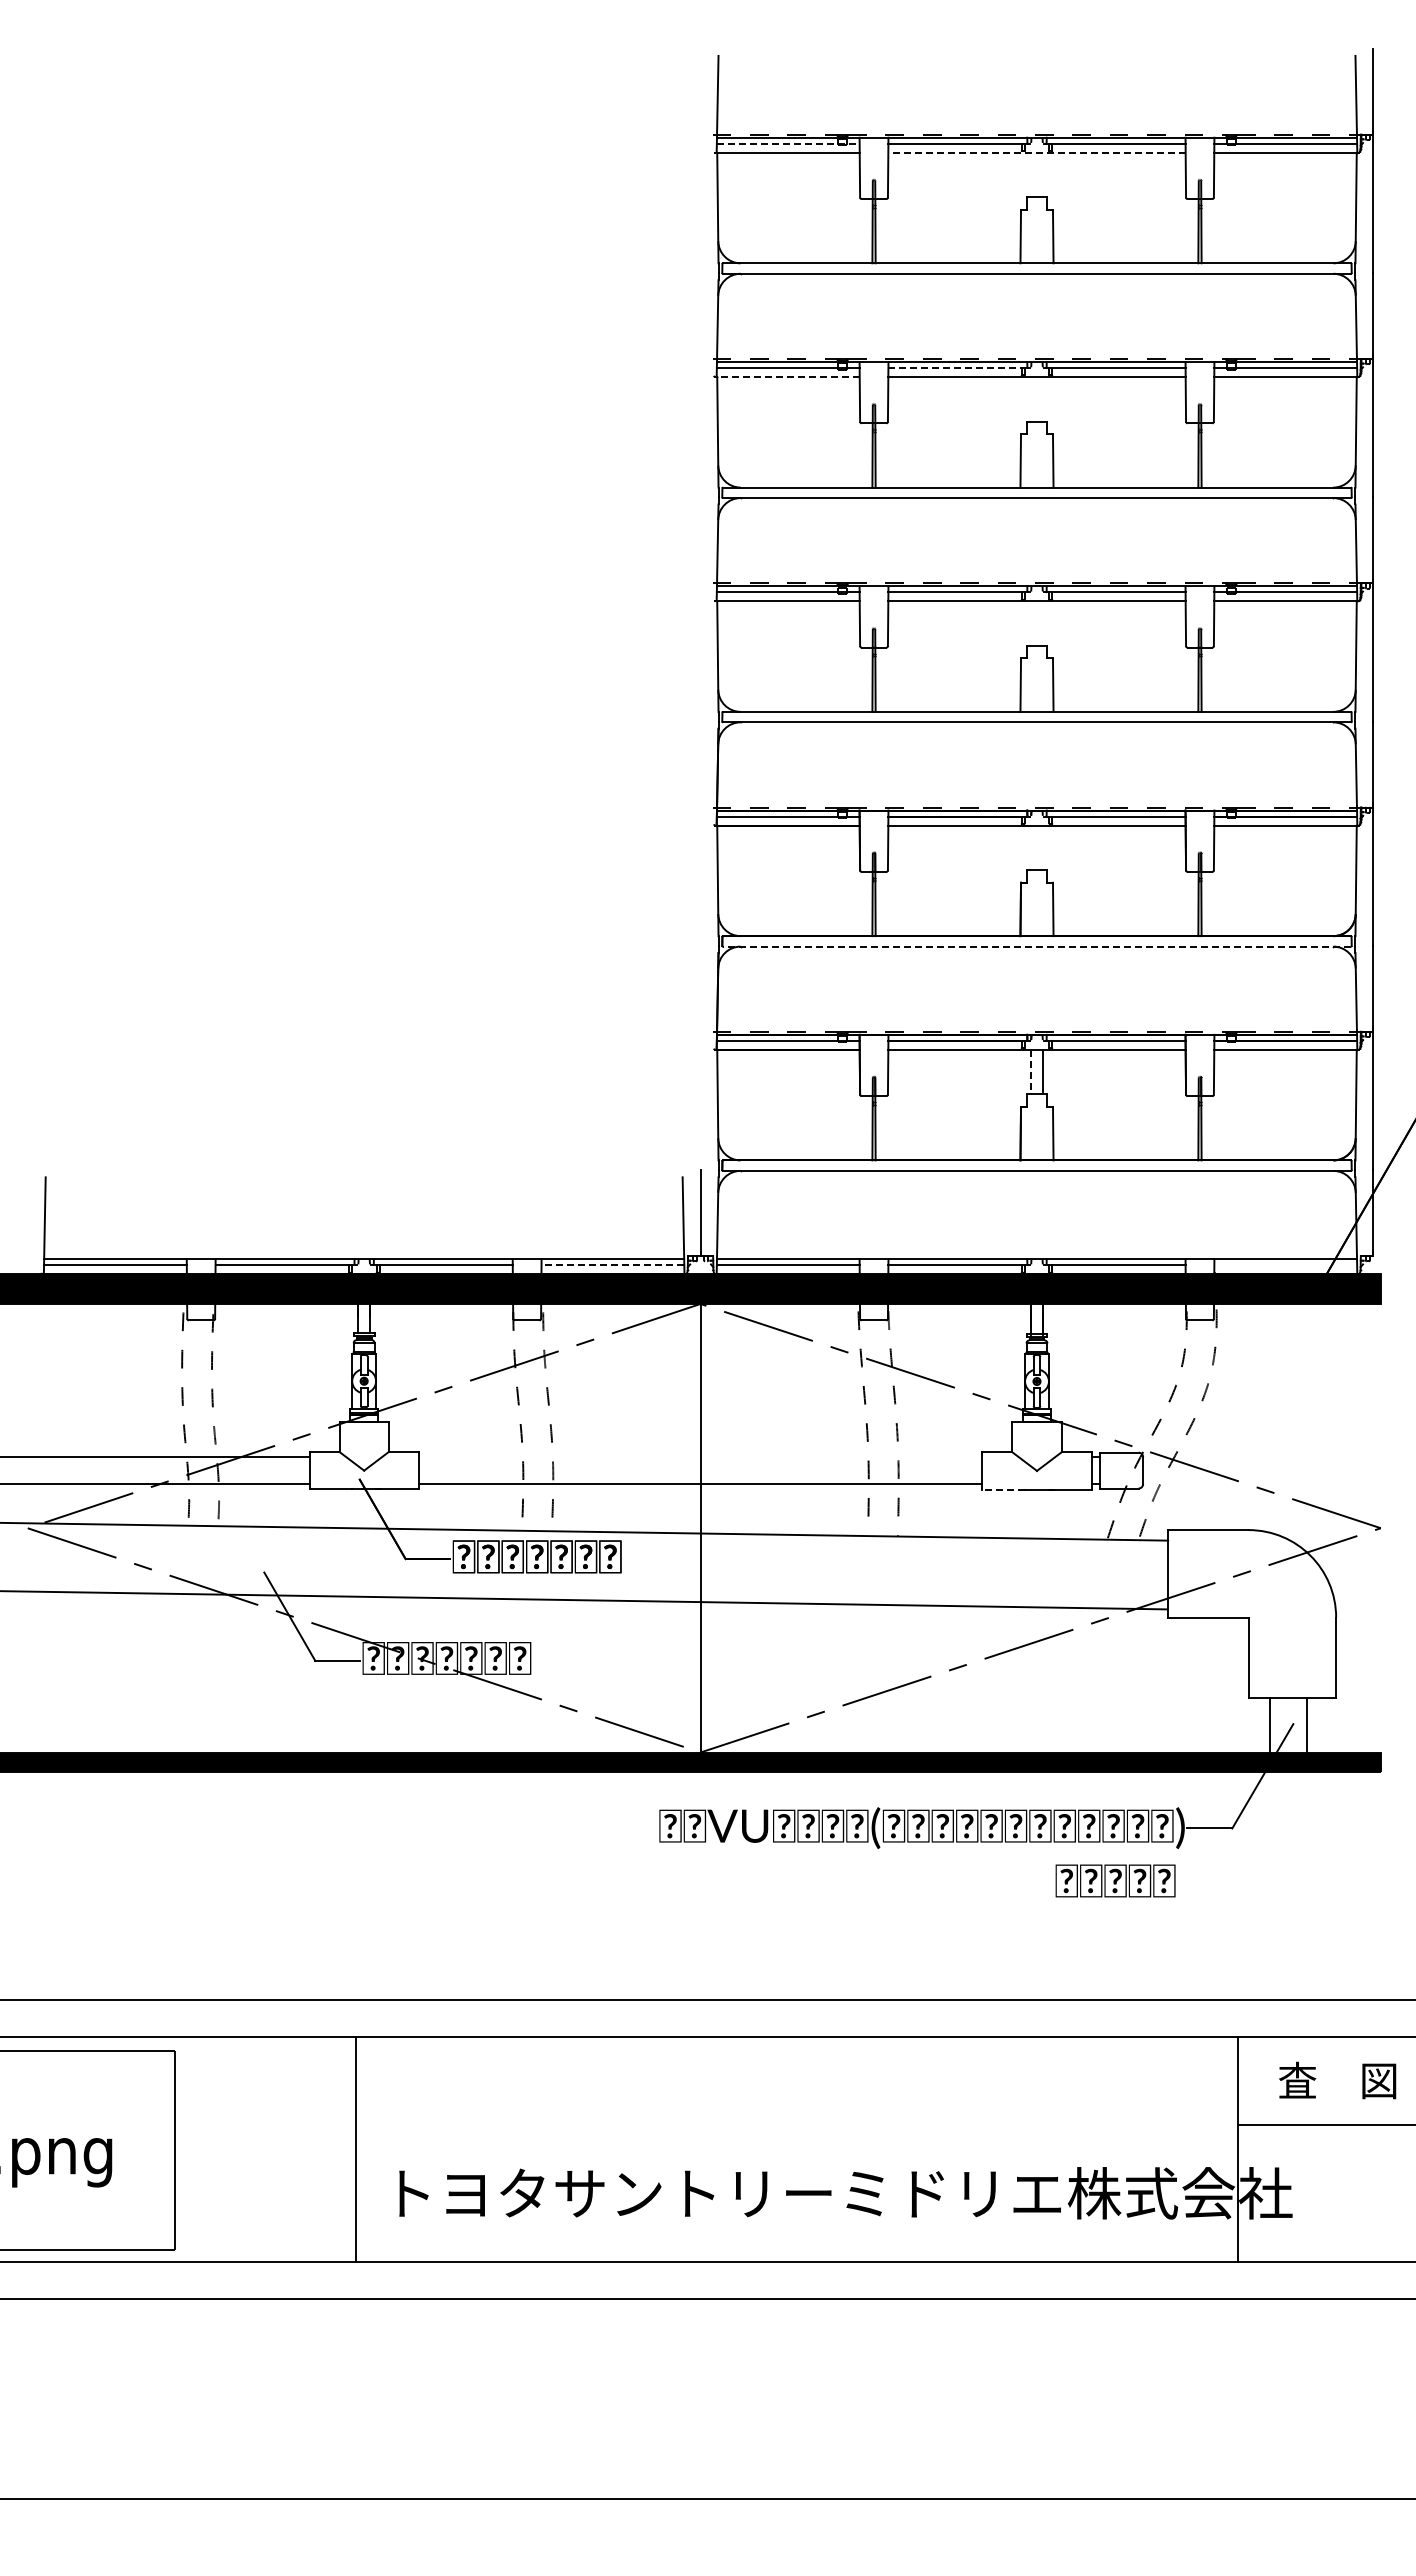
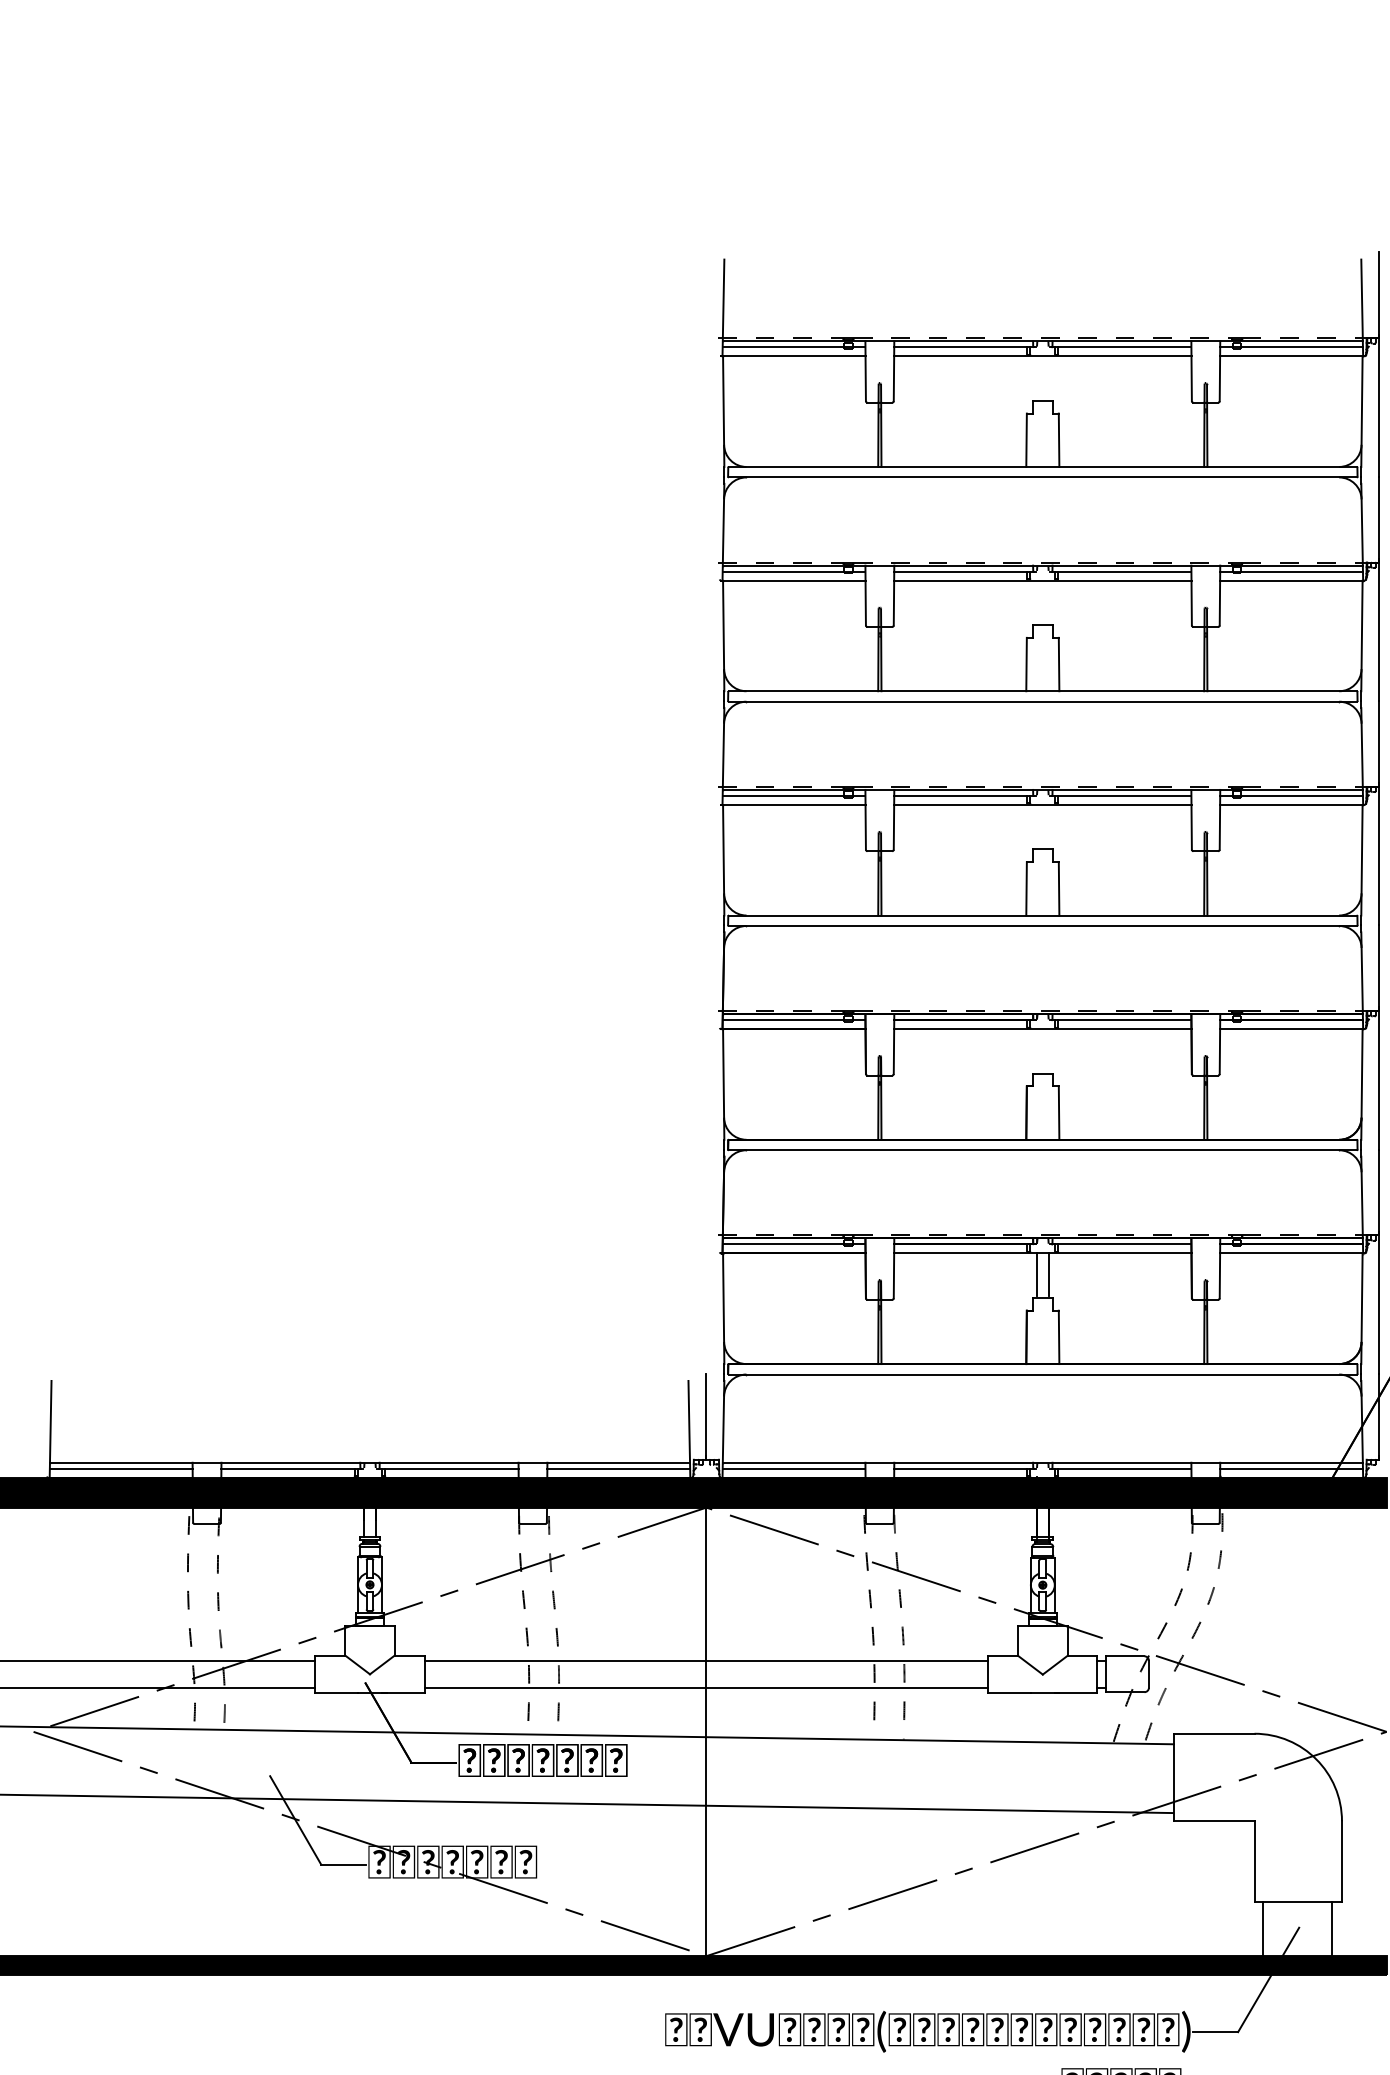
line: (788, 143) -> (794, 347), dashed -> solid
line: (1037, 152) -> (1043, 356), dashed -> solid
line: (958, 367) -> (964, 571), dashed -> solid
line: (788, 376) -> (794, 580), dashed -> solid
line: (1037, 946) -> (1043, 1150), dashed -> solid
line: (1031, 1071) -> (1037, 1275), dashed -> solid
line: (612, 1265) -> (618, 1469), dashed -> solid
line: (1285, 1265) -> (1291, 1469), added
line: (700, 1457) -> (706, 1661), added
line: (1003, 1489) -> (1009, 1693), dashed -> solid
line: (1270, 1725) -> (1332, 1929), moved
line: (1306, 1725) -> (1263, 1929), moved

